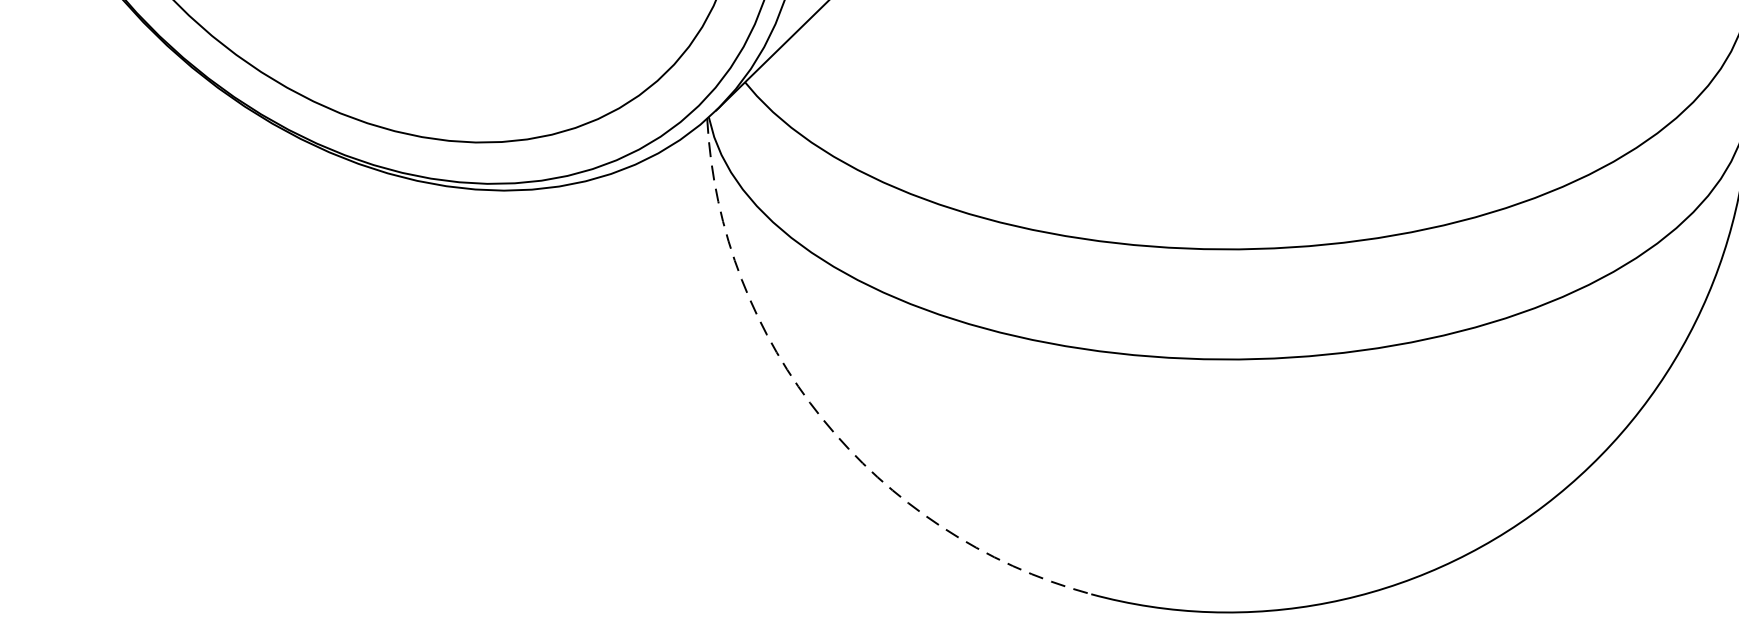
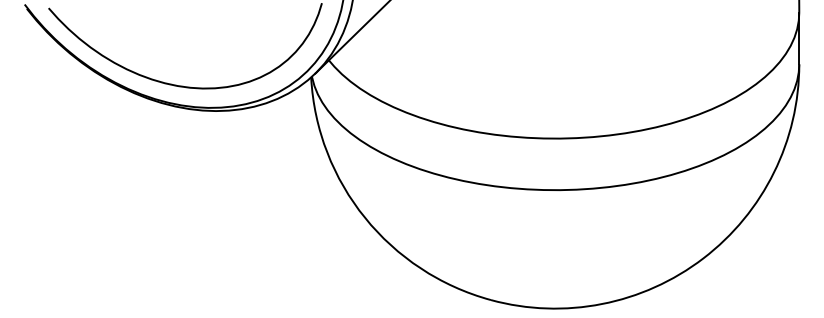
arc: (823, 417) -> (365, 217), dashed -> solid

